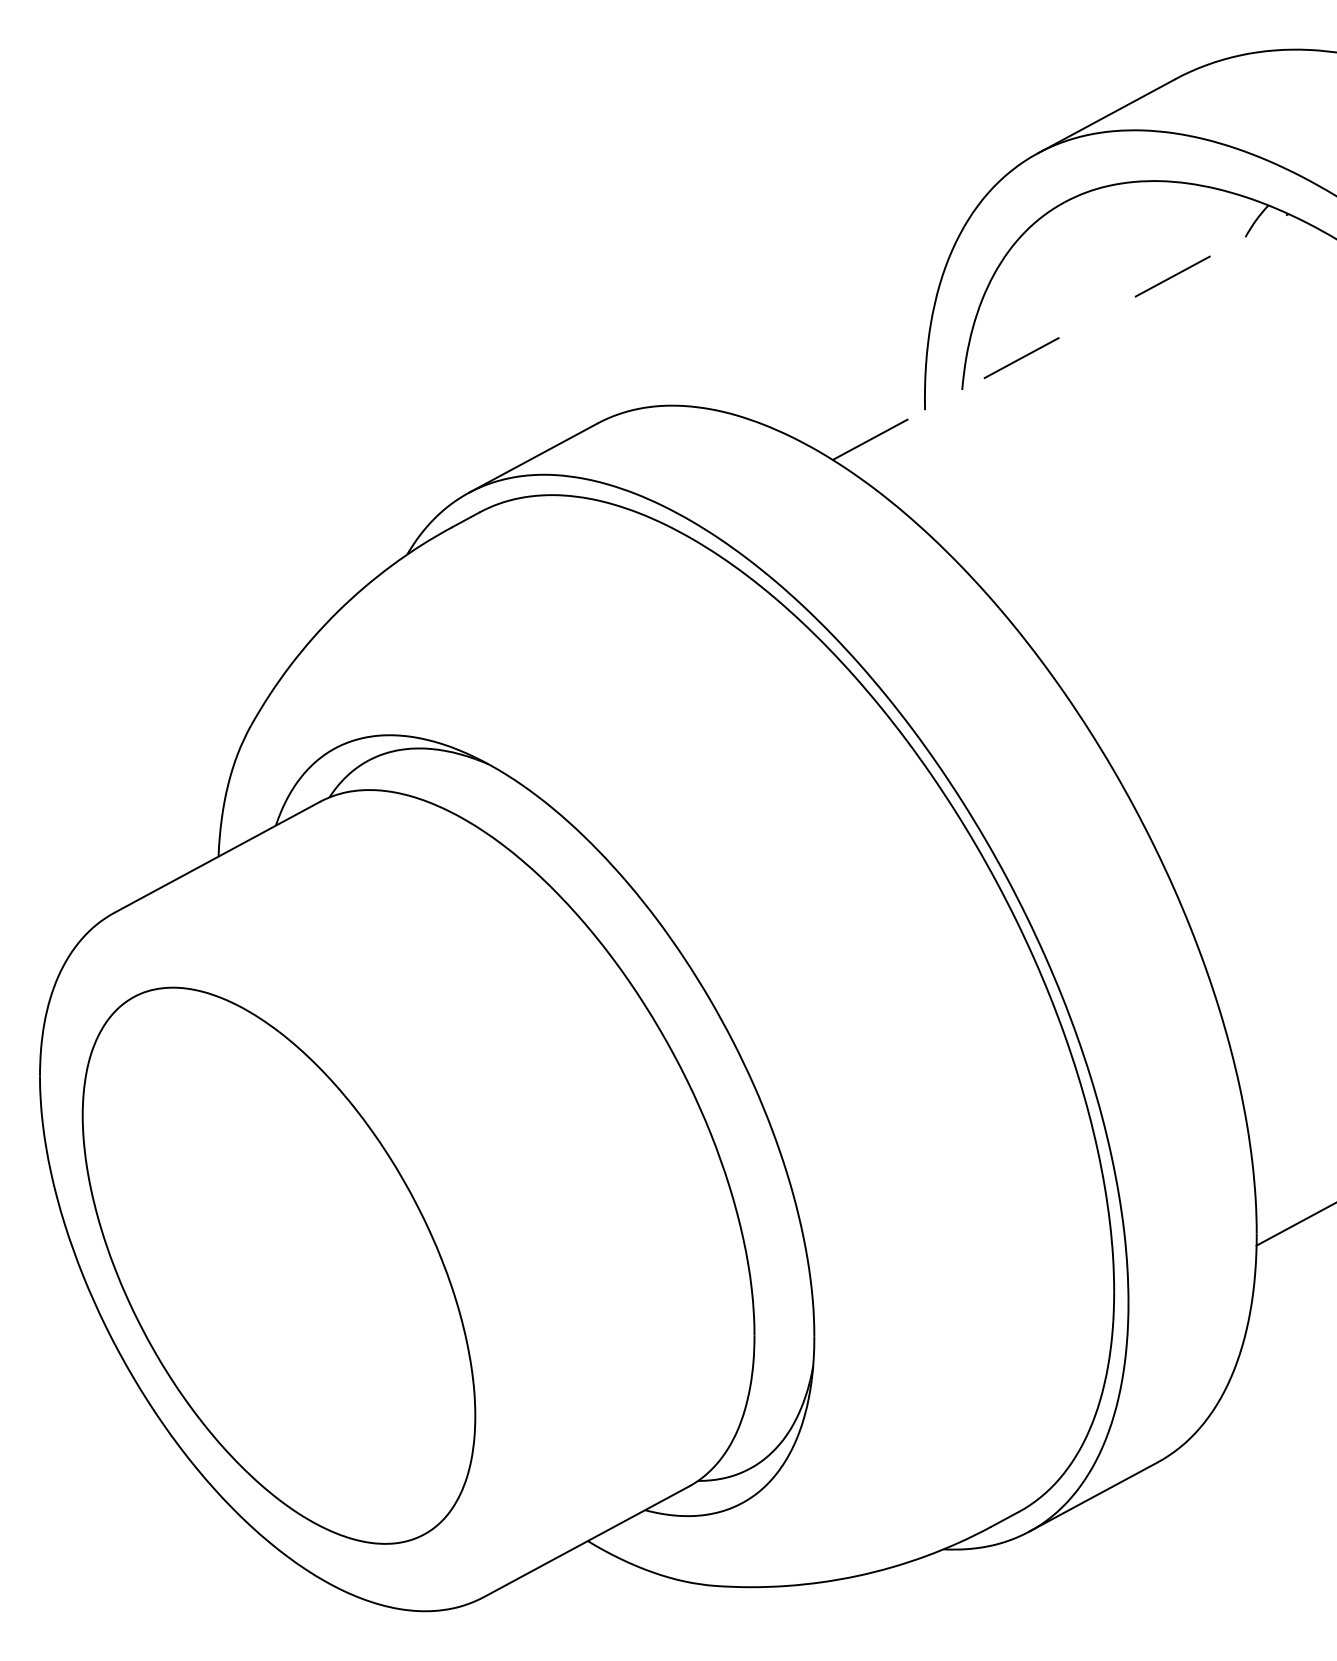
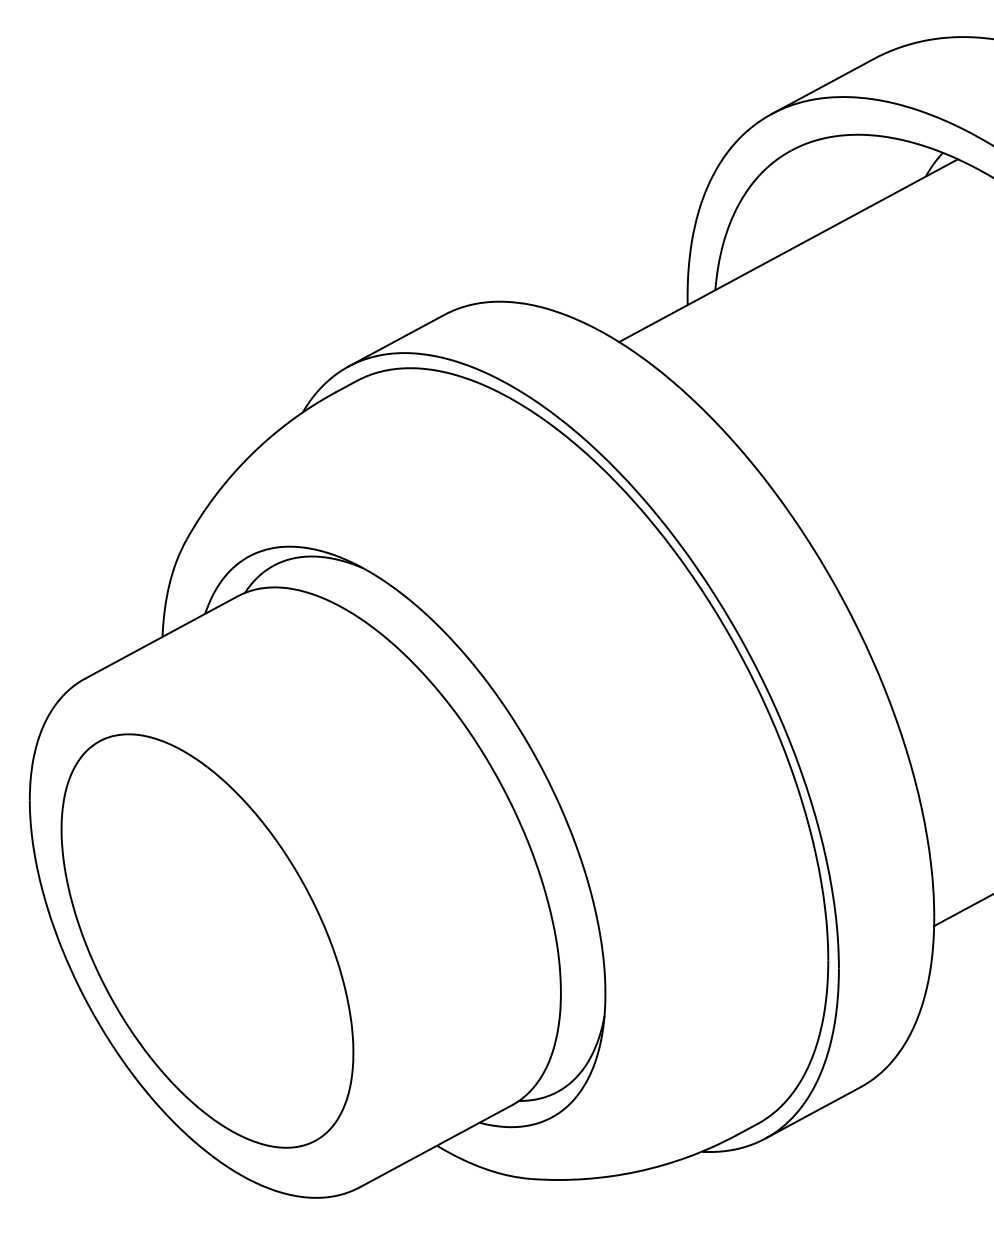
line: (1060, 336) -> (788, 250), dashed -> solid

